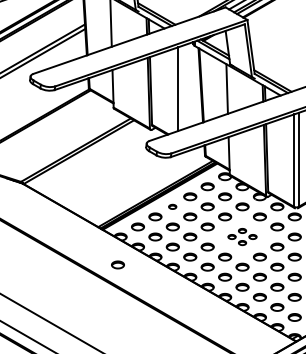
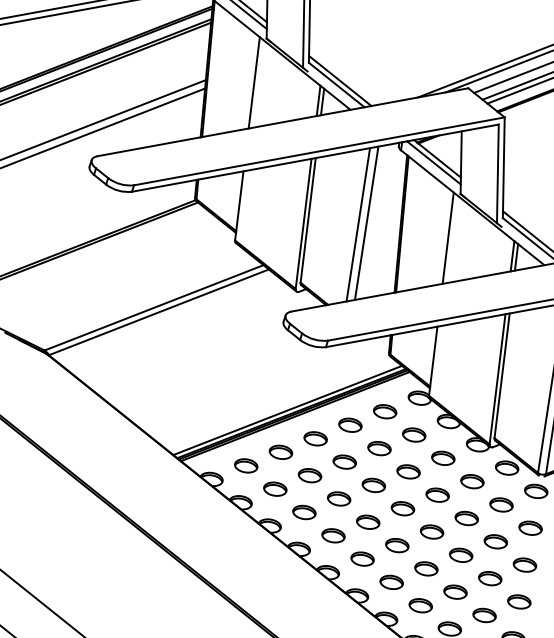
line: (182, 87) -> (366, 222), added
part: (172, 206) -> (315, 438), size x1.67
part: (242, 236) -> (434, 512), size x1.67
part: (117, 264) -> (198, 528), removed

